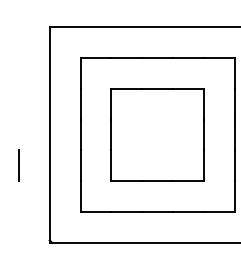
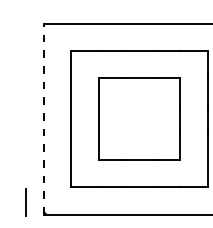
line: (49, 134) -> (43, 118), solid -> dashed
line: (18, 165) -> (25, 201), moved

